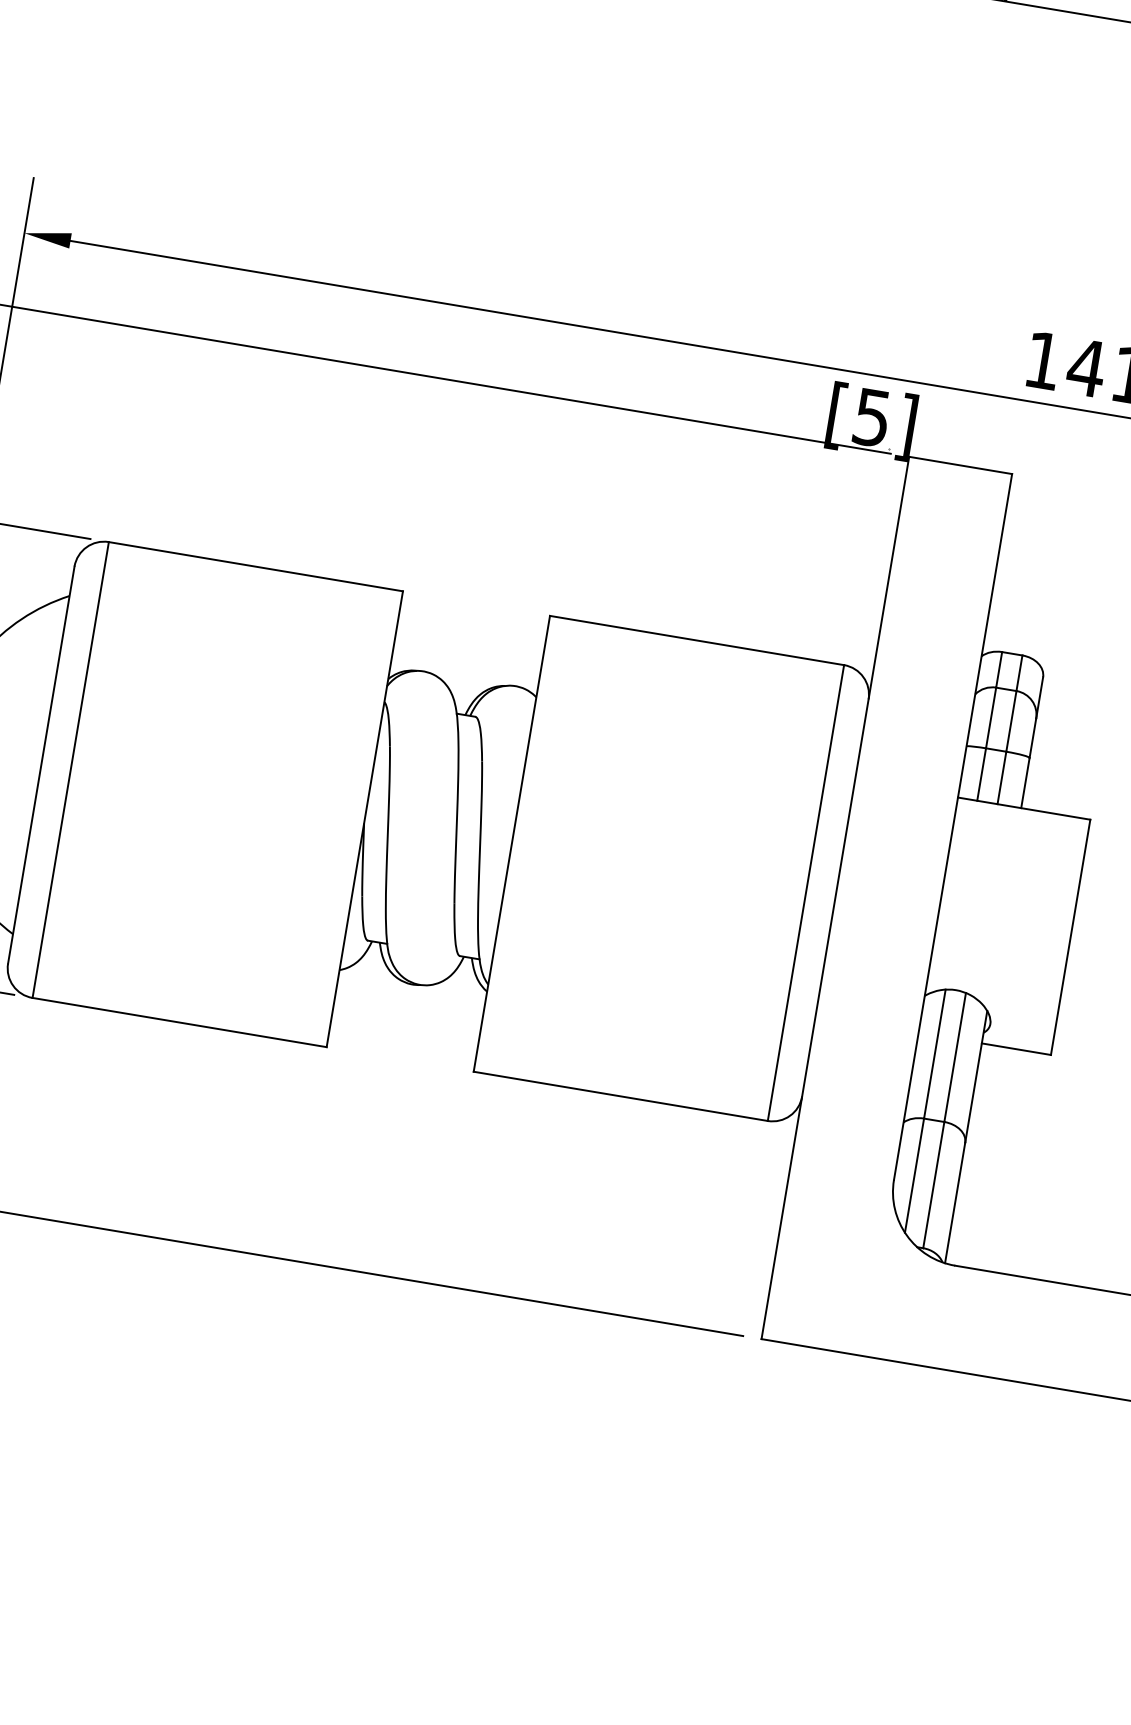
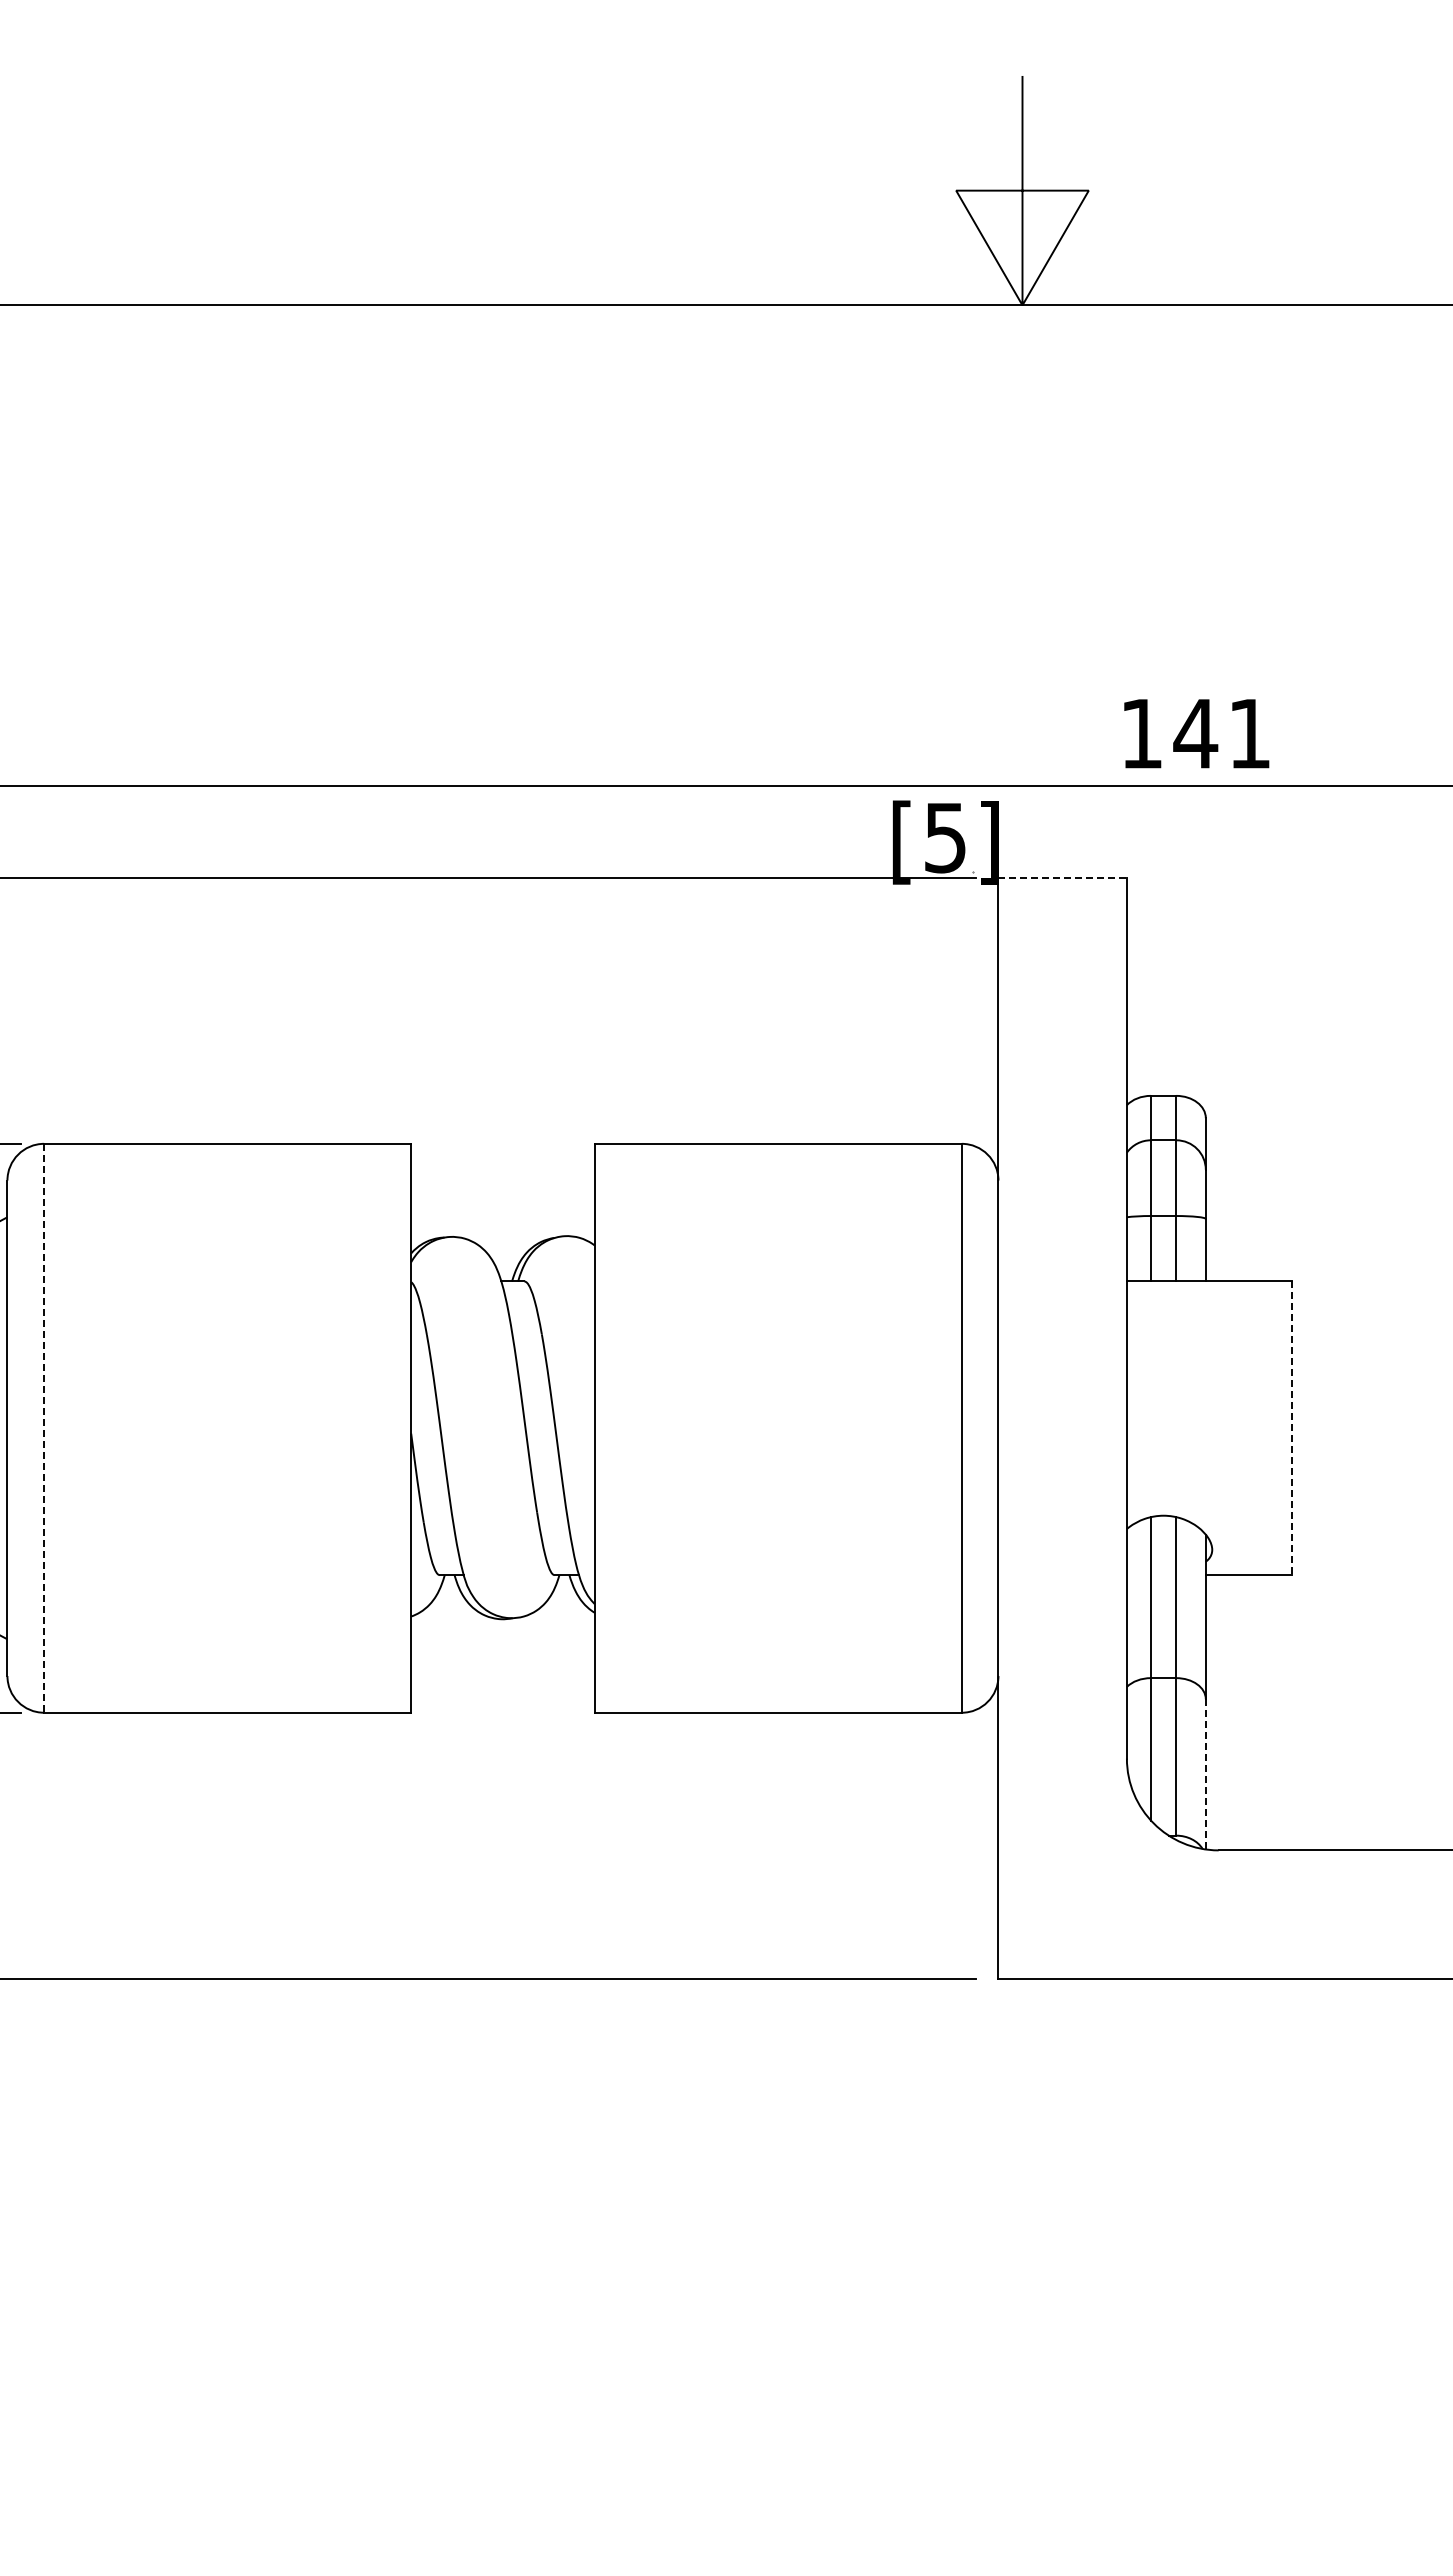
line: (961, 465) -> (1063, 877), solid -> dashed
line: (70, 770) -> (44, 1428), solid -> dashed
line: (1070, 937) -> (1292, 1428), solid -> dashed
line: (954, 1202) -> (1205, 1773), solid -> dashed

